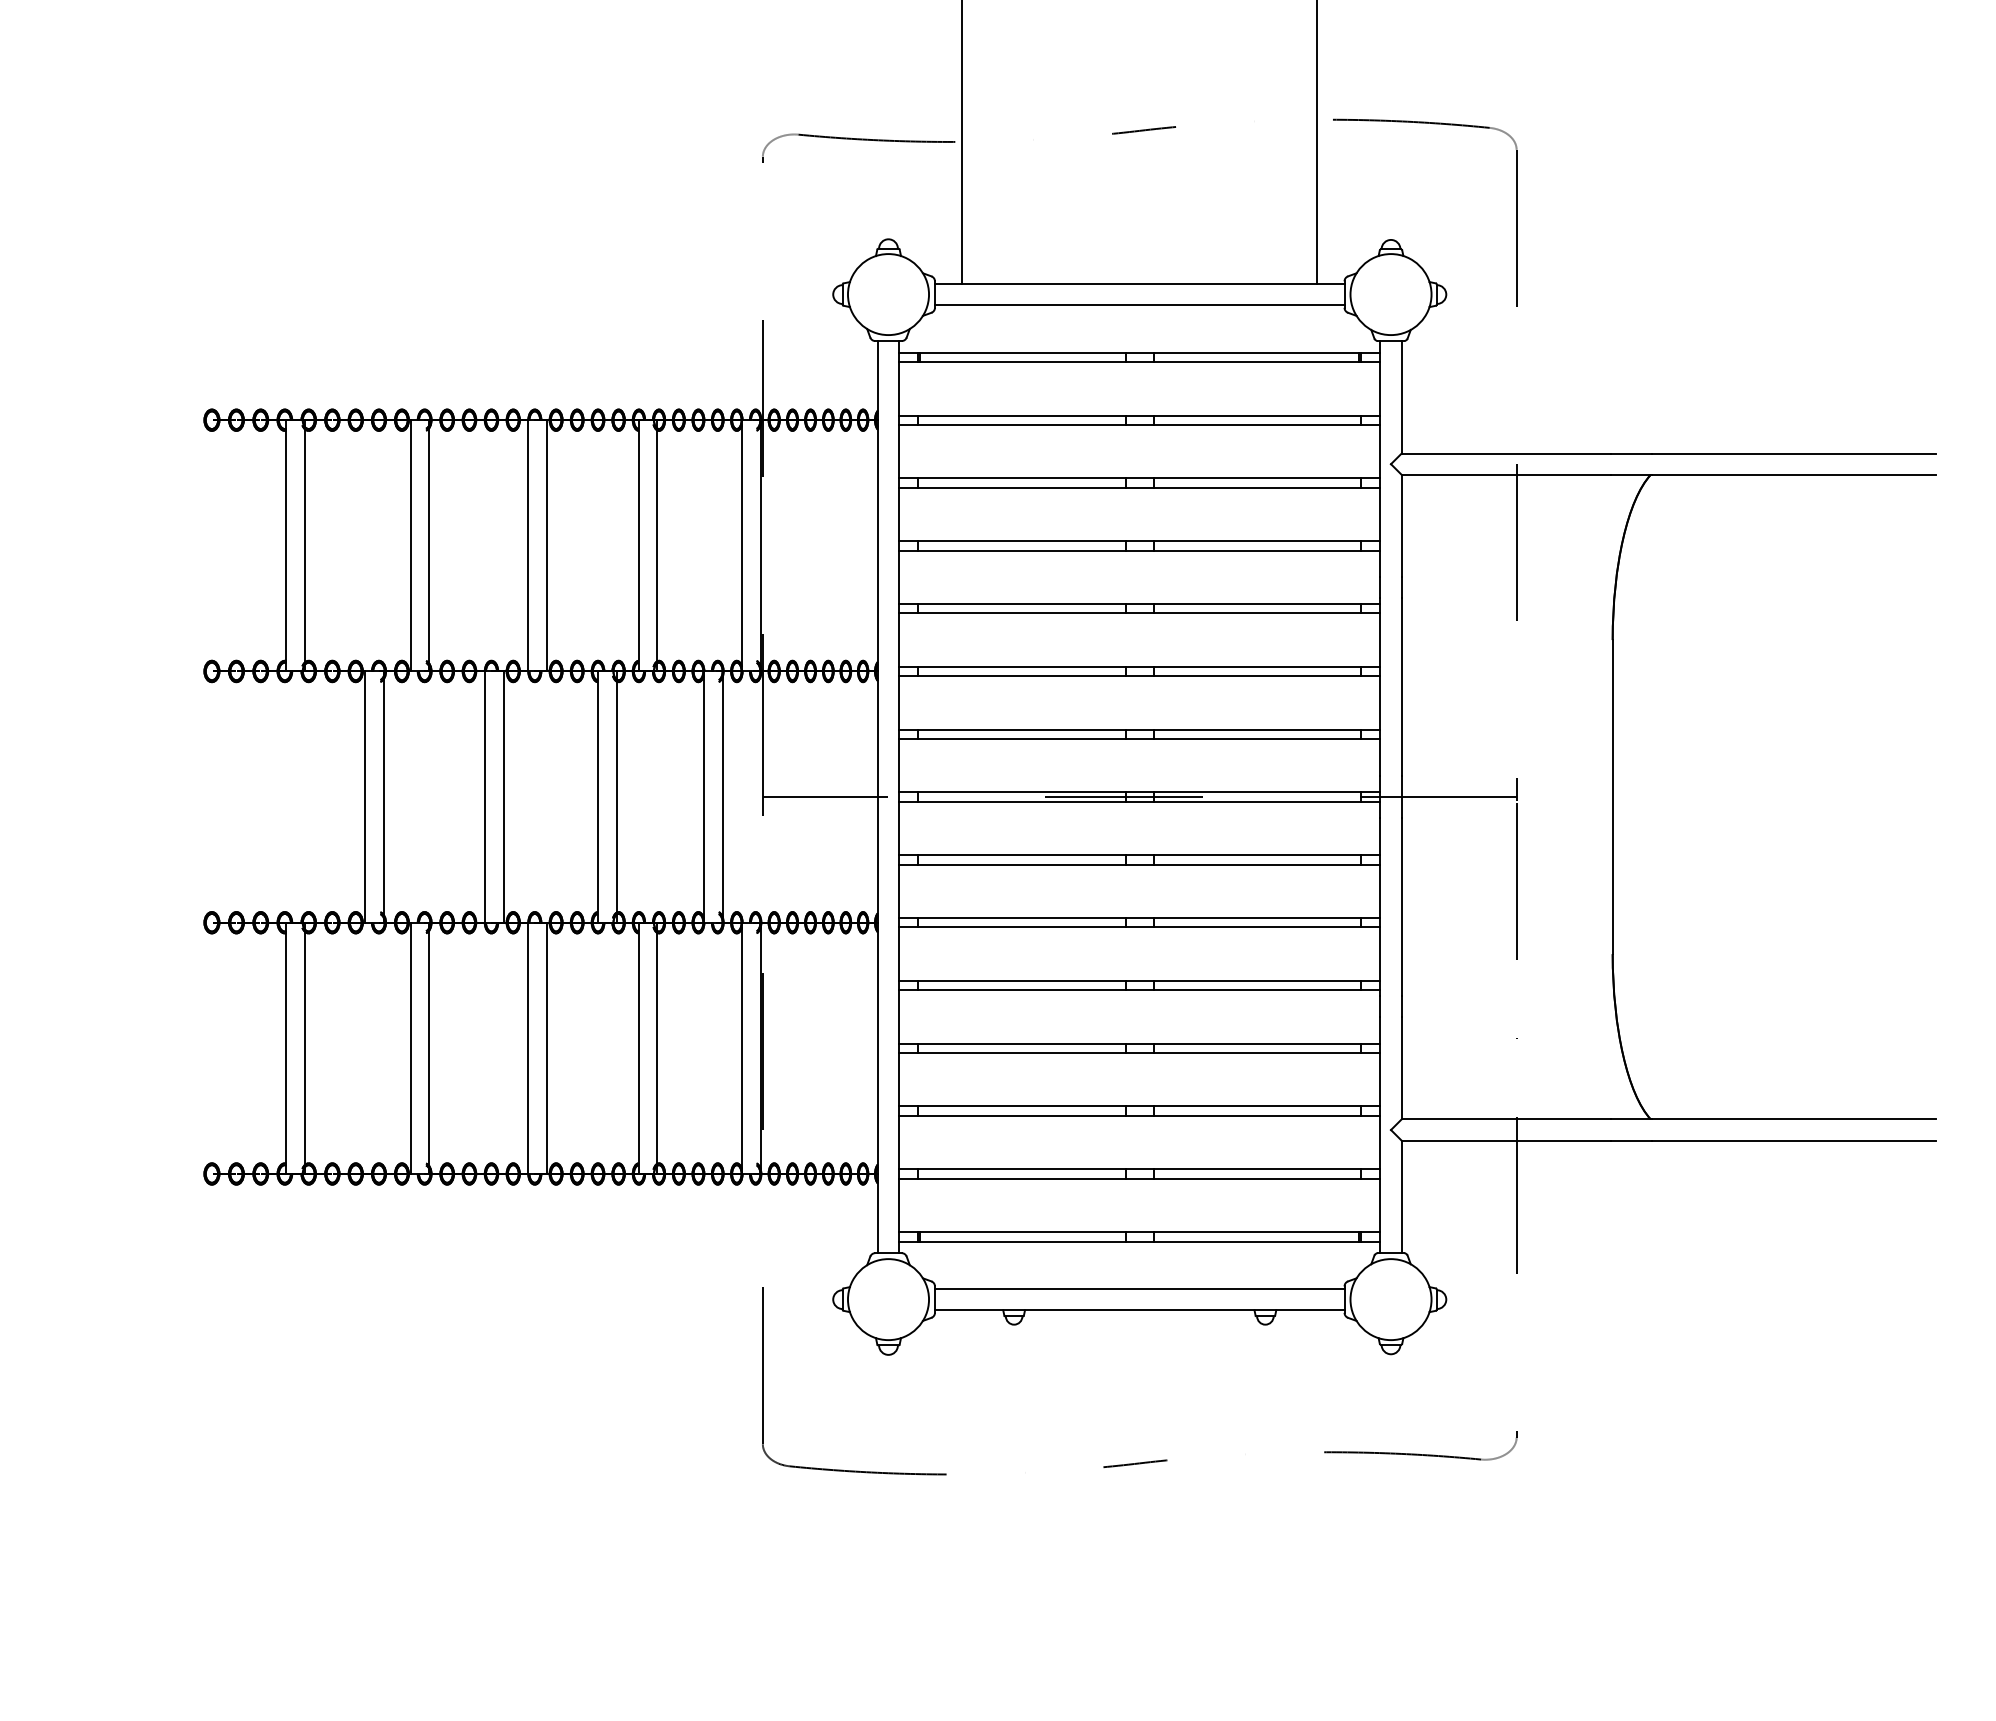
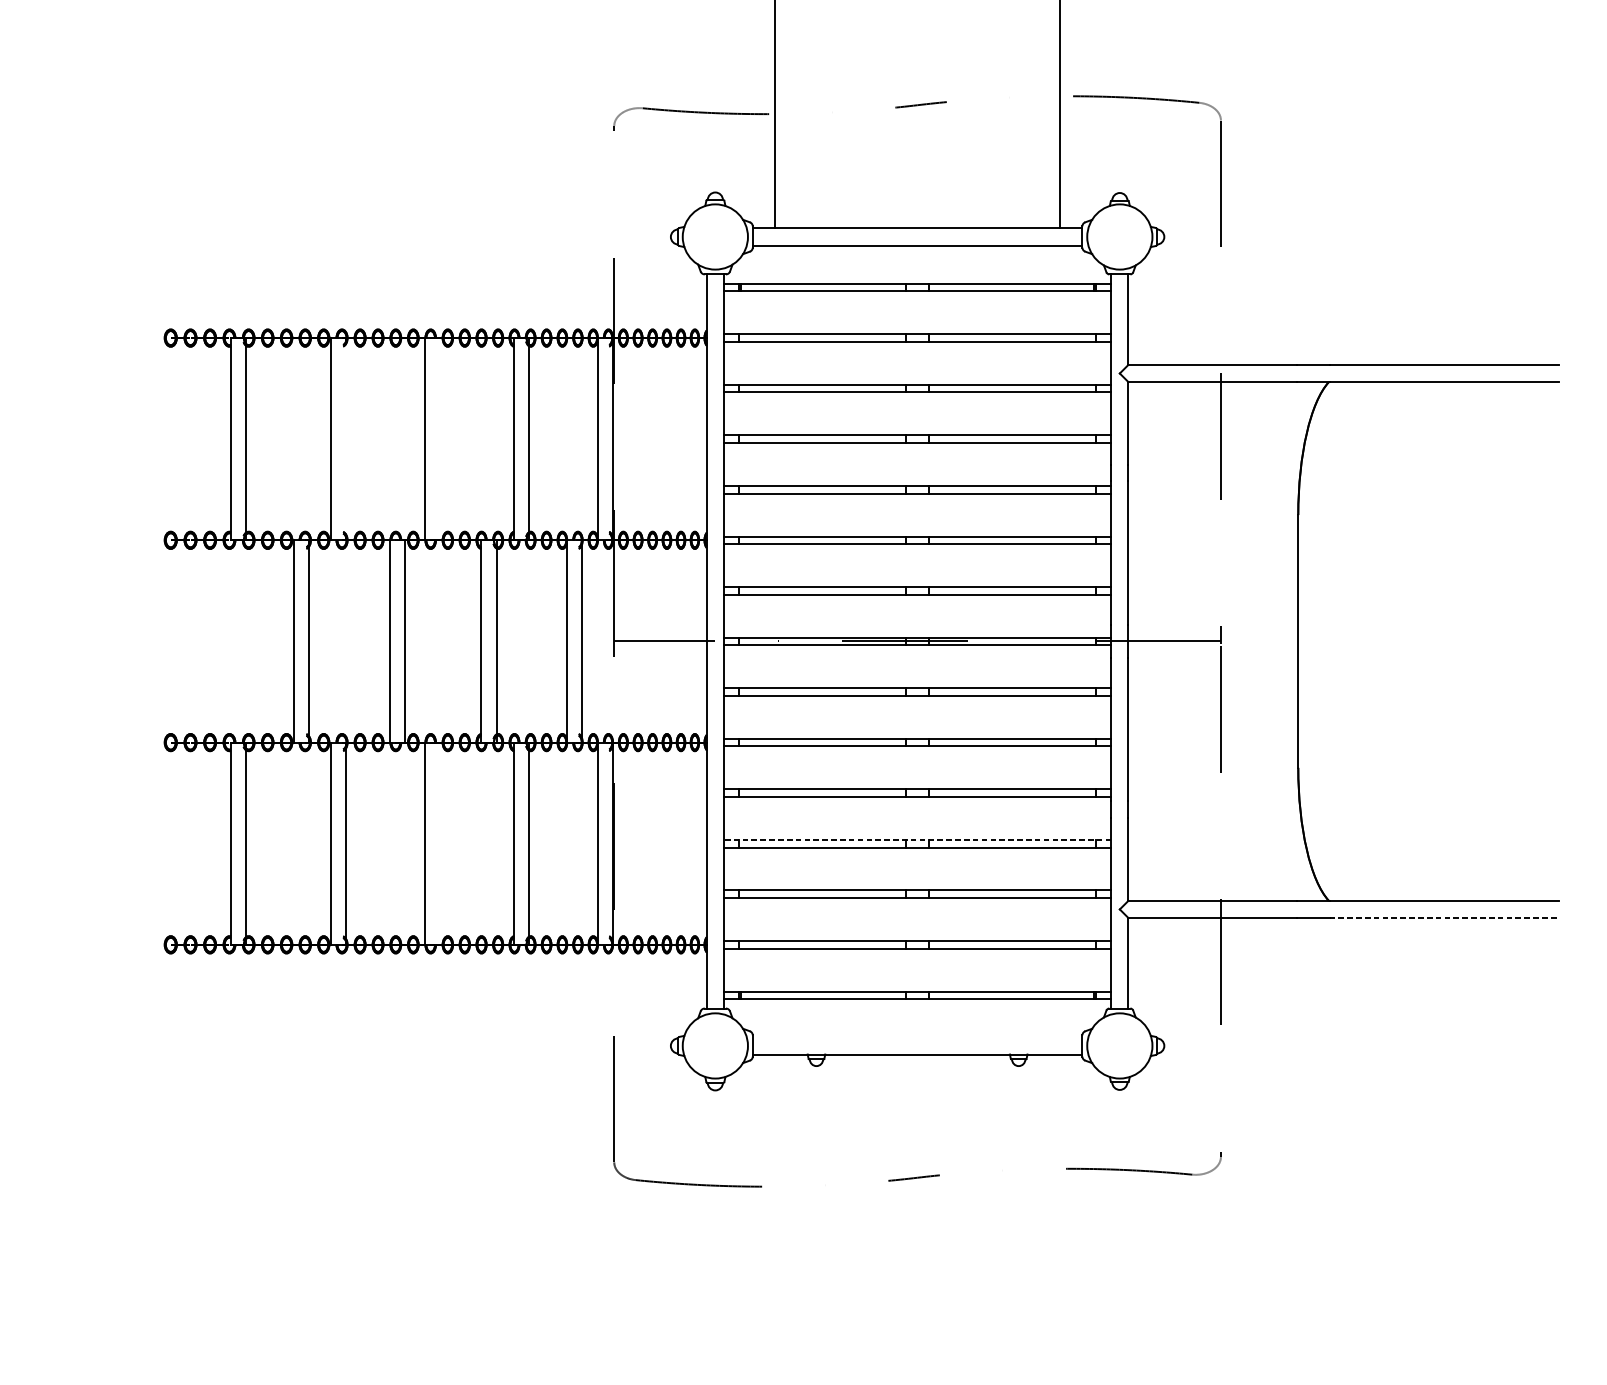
line: (429, 545) -> (345, 438), removed
line: (546, 545) -> (440, 438), removed
line: (1139, 1043) -> (917, 839), solid -> dashed
line: (546, 1048) -> (440, 843), removed
line: (1794, 1140) -> (1444, 917), solid -> dashed
line: (1139, 1288) -> (917, 1036), removed

